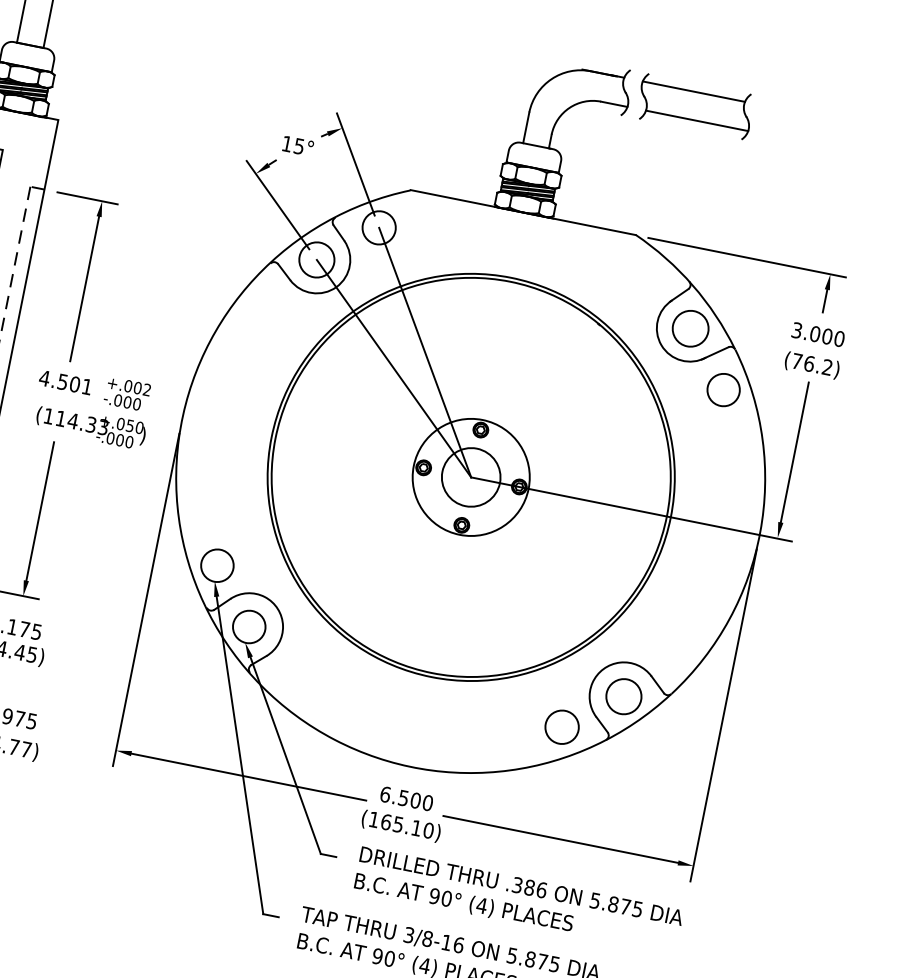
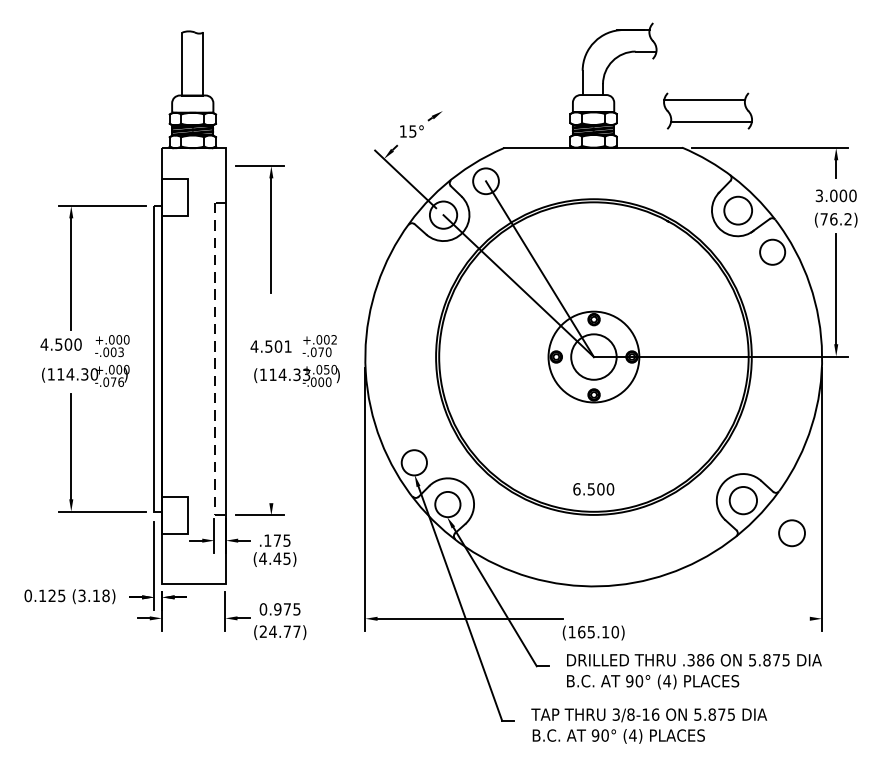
part: (694, 105) -> (707, 110), moved
line: (355, 164) -> (458, 136), removed
part: (85, 281) -> (270, 229), moved
text: (127, 402) -> (321, 352), -.000 -> -.070
line: (40, 511) -> (271, 448), removed
circle: (561, 727) -> (791, 533), moved
text: (406, 799) -> (593, 489), moved
line: (560, 838) -> (716, 618), removed

